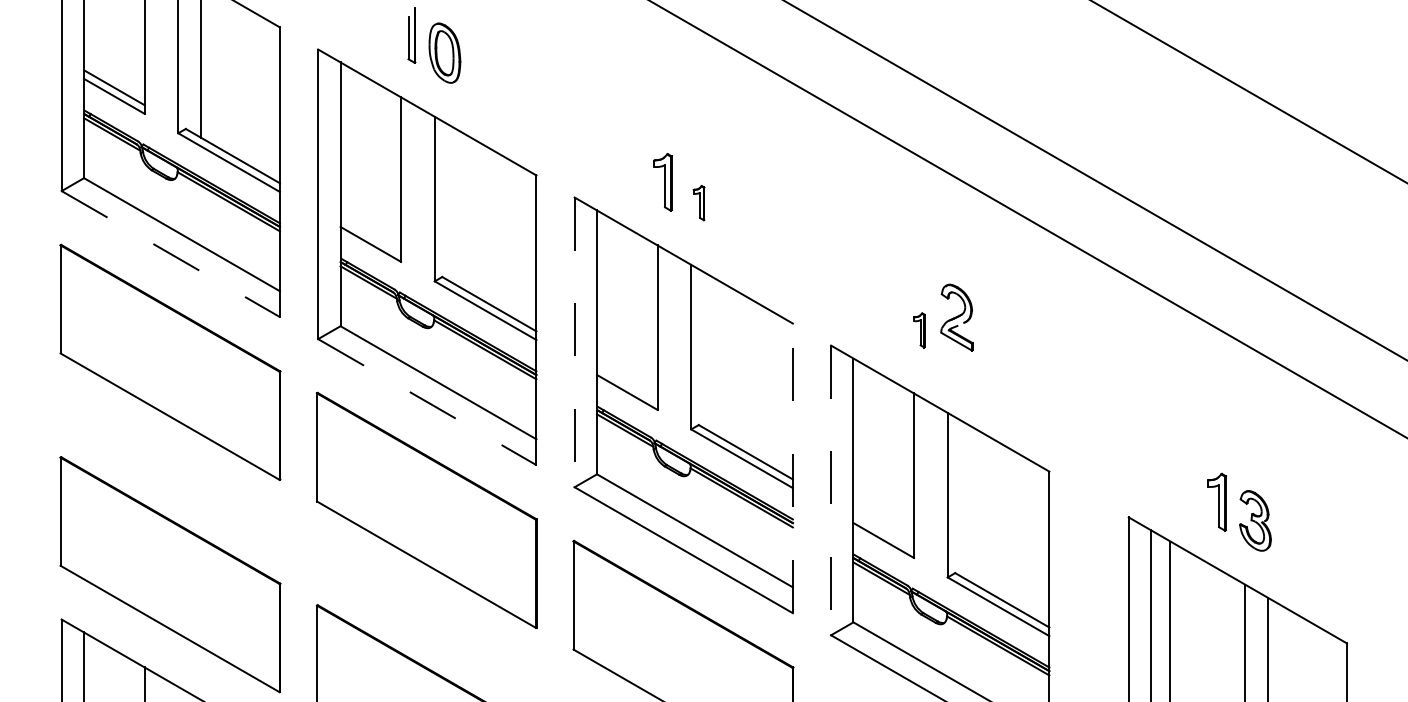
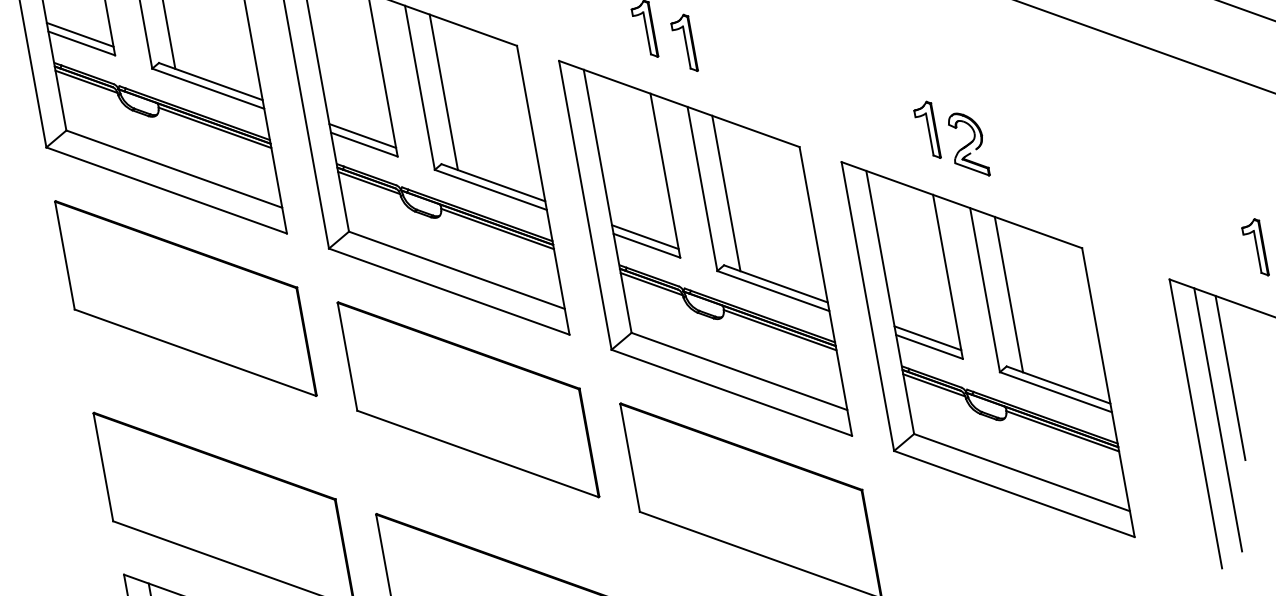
part: (698, 202) -> (683, 43), size x1.67
line: (457, 207) -> (444, 92), added
line: (370, 235) -> (362, 135), added
line: (171, 254) -> (167, 190), dashed -> solid
part: (956, 317) -> (967, 145), moved
part: (919, 330) -> (927, 131), size x1.67
line: (574, 342) -> (585, 205), dashed -> solid
line: (713, 355) -> (726, 193), added
line: (627, 383) -> (645, 236), added
line: (427, 402) -> (449, 291), dashed -> solid
line: (792, 468) -> (825, 291), dashed -> solid
line: (831, 490) -> (868, 306), dashed -> solid
line: (970, 503) -> (1009, 294), added
line: (883, 531) -> (927, 337), added

